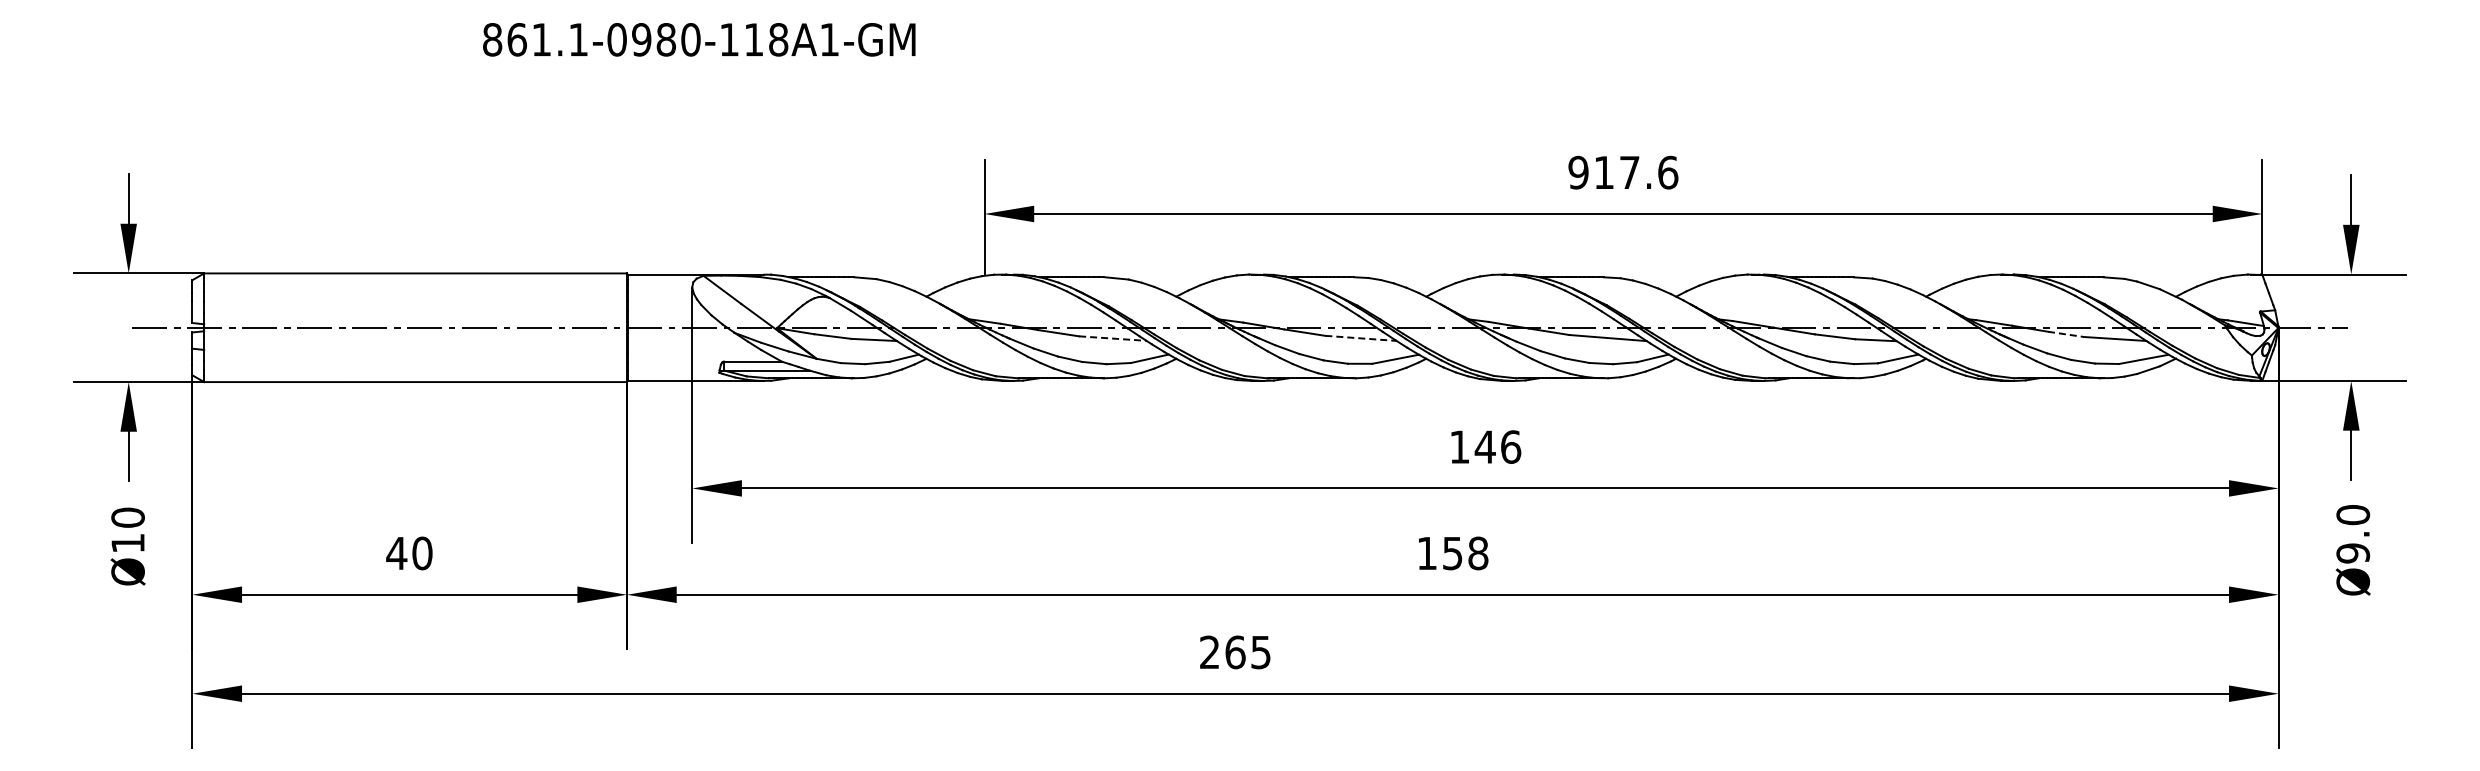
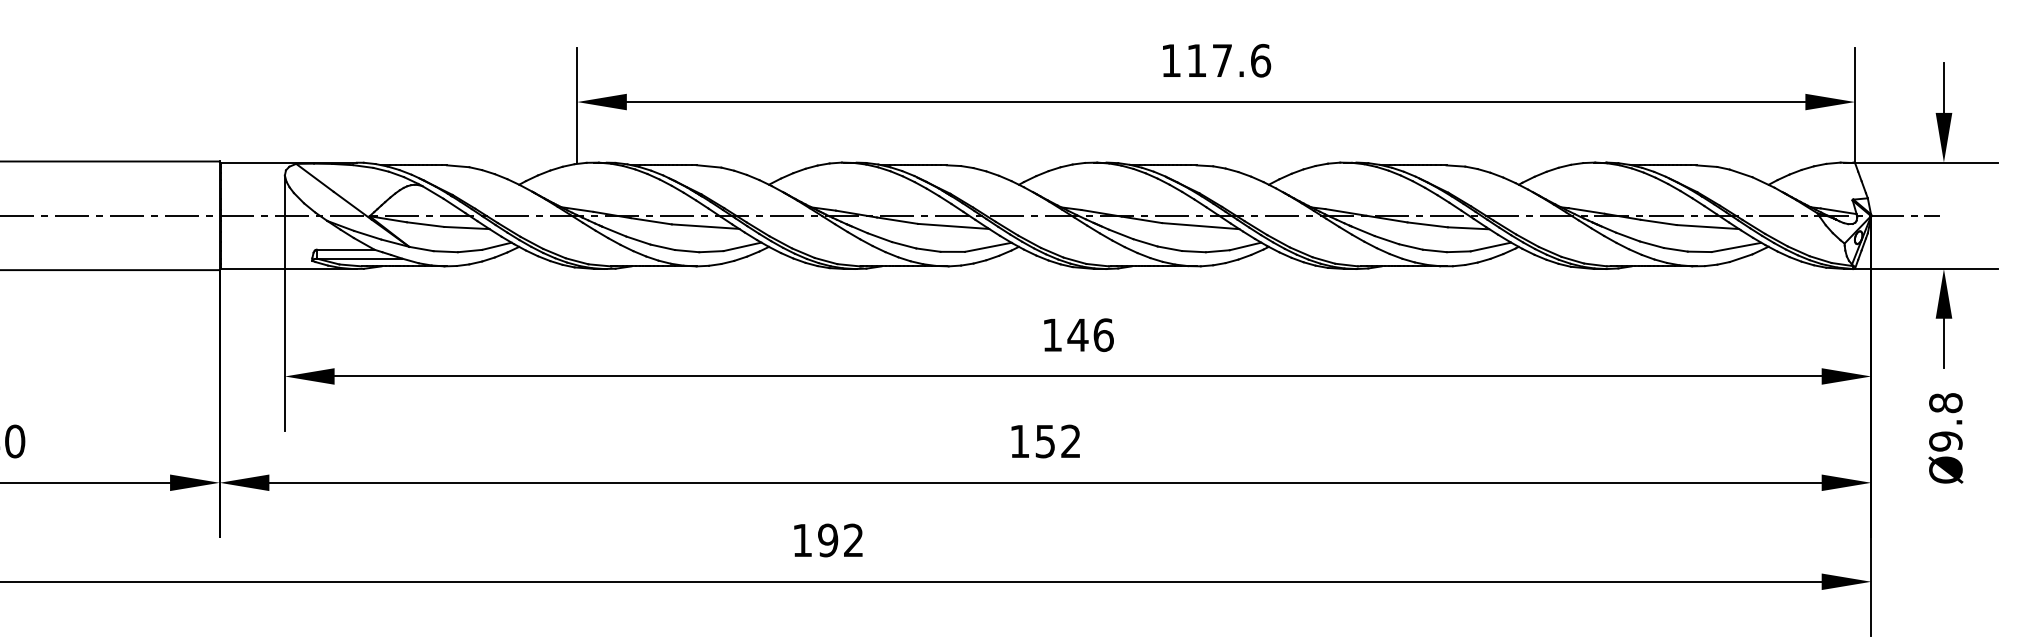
text: (1578, 172) -> (1171, 60), 917.6 -> 117.6
line: (2066, 334) -> (1659, 222), dashed -> solid
line: (1113, 338) -> (706, 226), dashed -> solid
line: (1360, 338) -> (953, 226), dashed -> solid
text: (2352, 515) -> (1945, 403), Ø9.0 -> Ø9.8
text: (1478, 553) -> (1071, 441), 158 -> 152
text: (1235, 652) -> (828, 540), 265 -> 192

